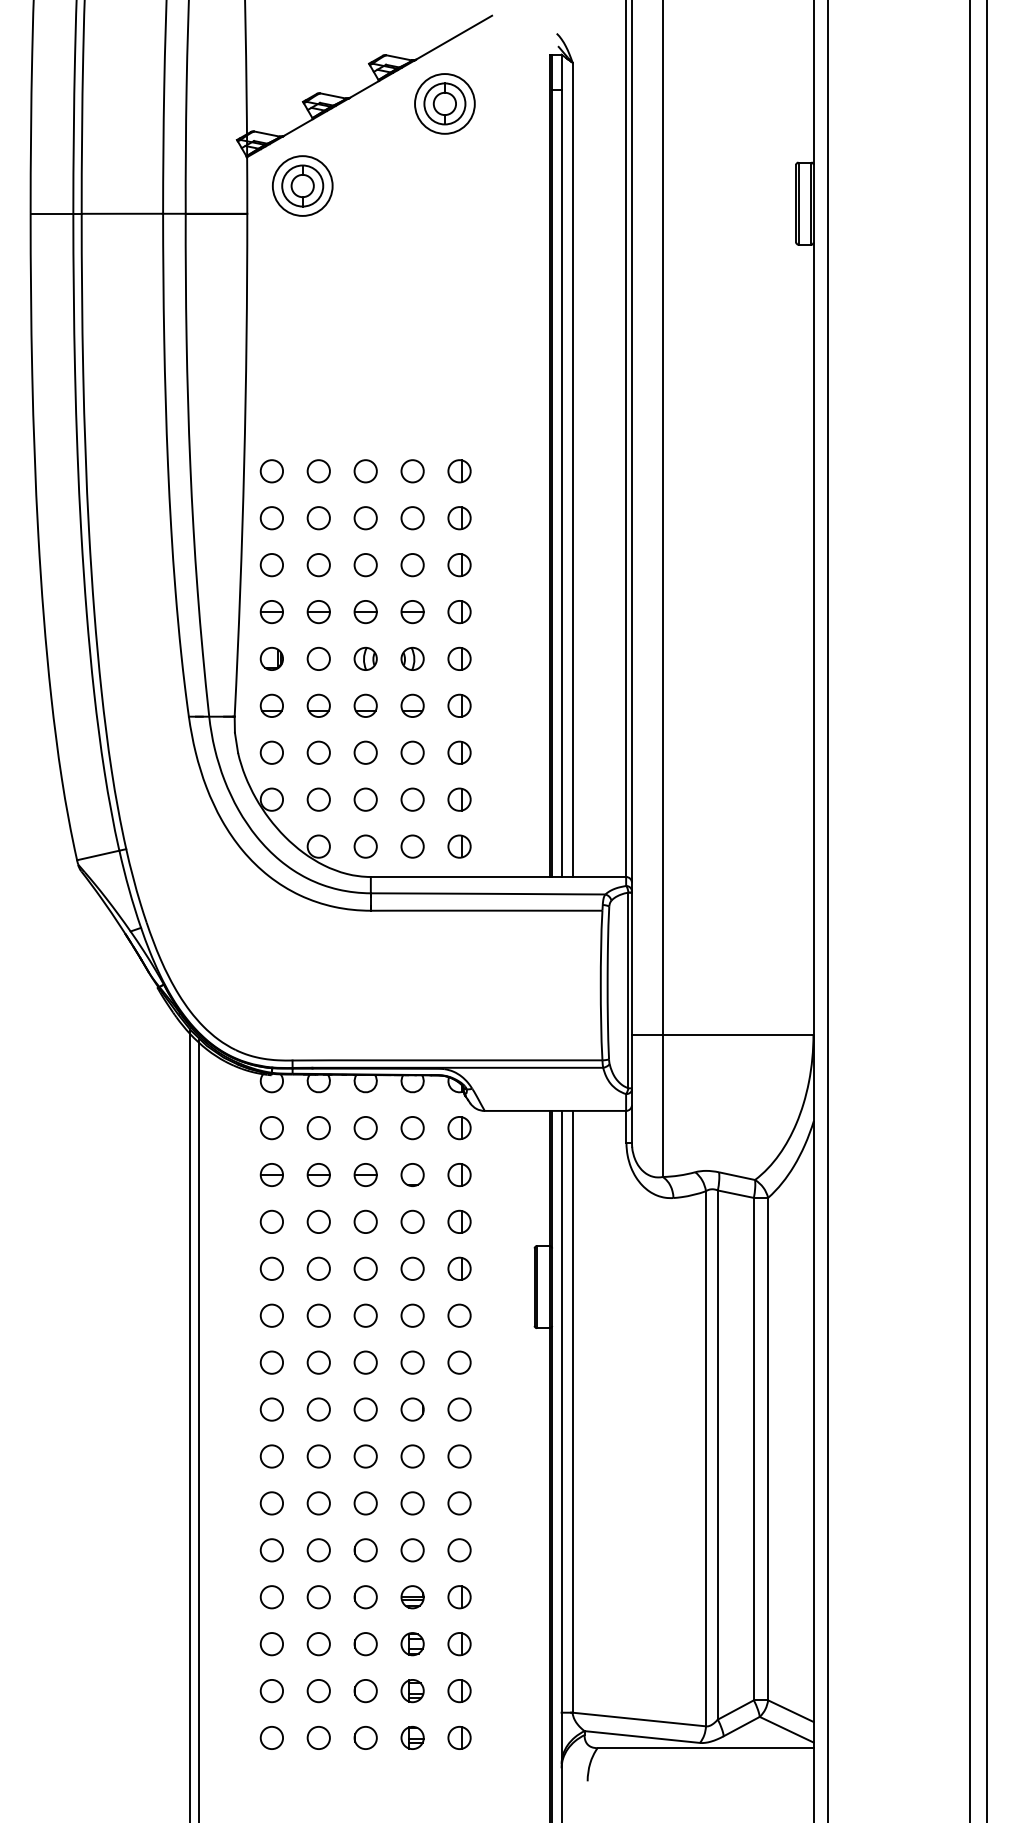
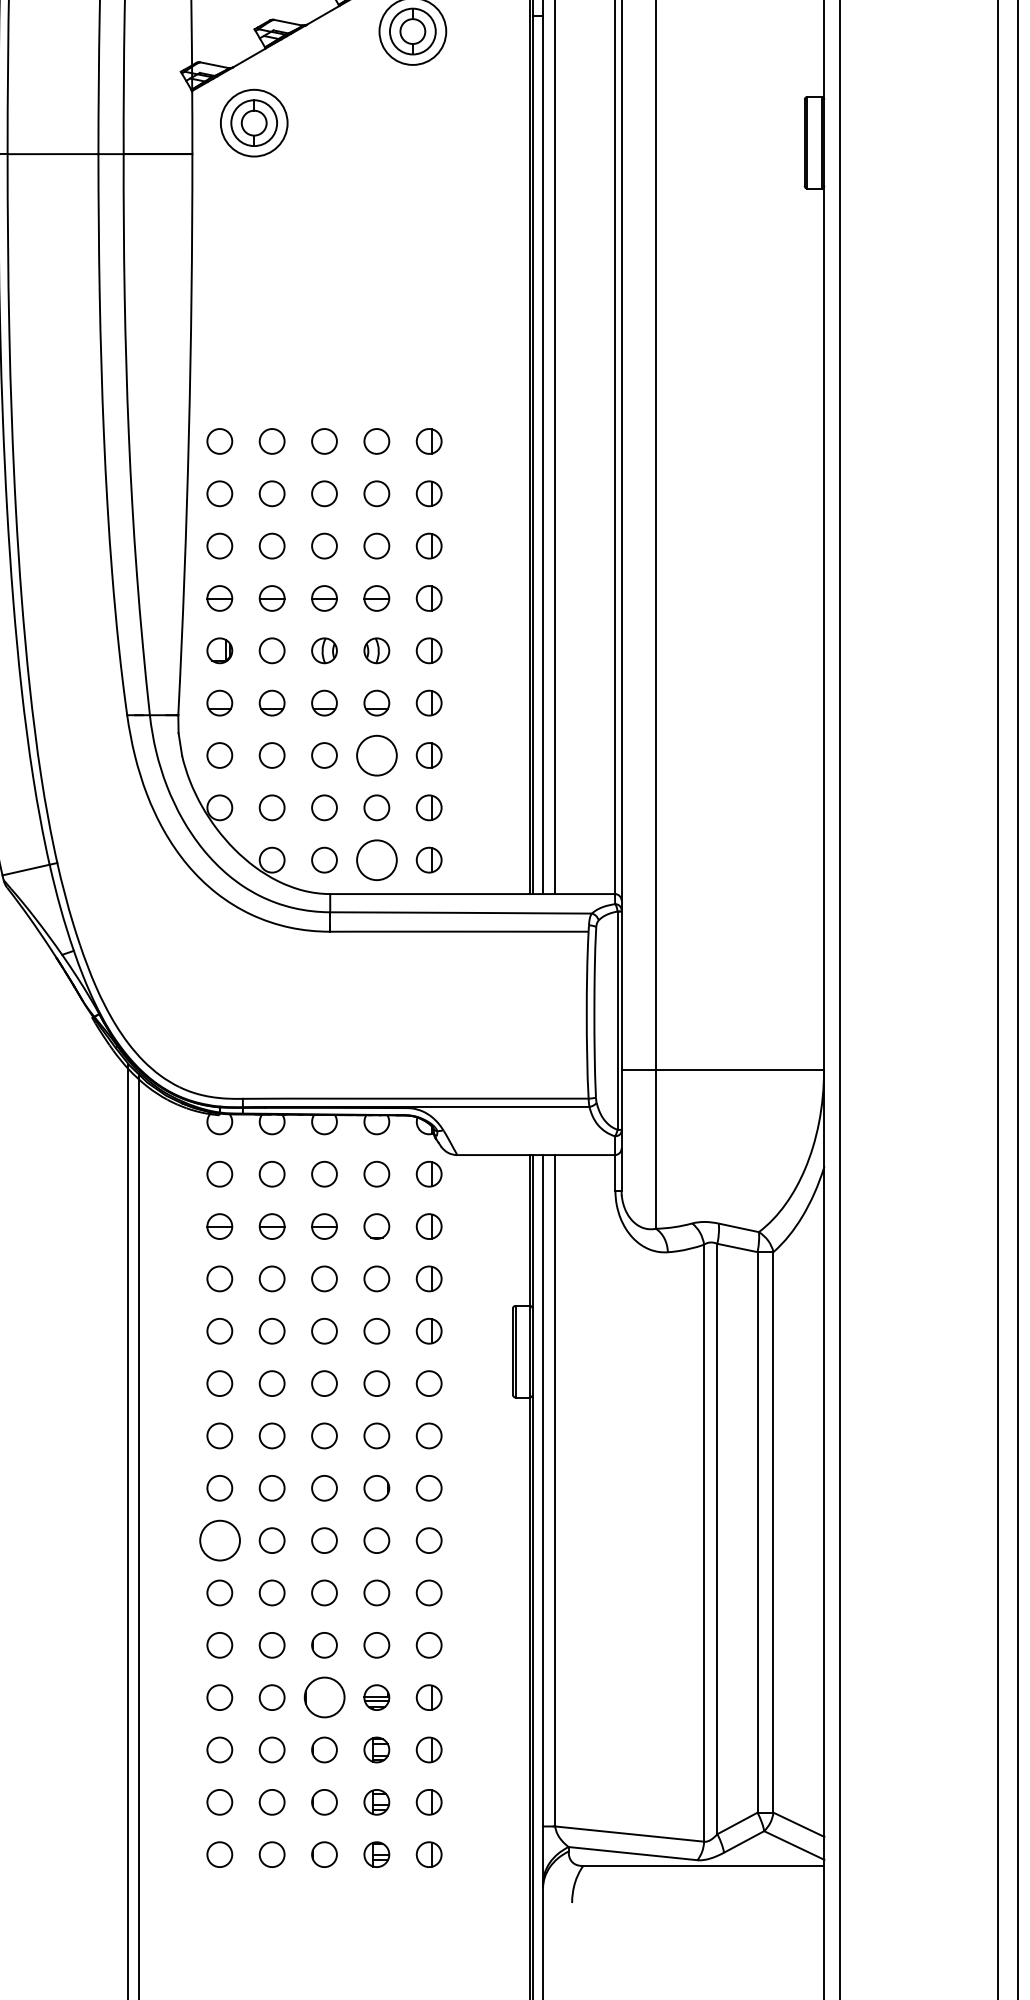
circle: (412, 752) -> (376, 755), size x1.6
circle: (412, 846) -> (376, 860), size x1.6
circle: (271, 1456) -> (219, 1540), size x1.6
circle: (365, 1597) -> (324, 1697), size x1.6

